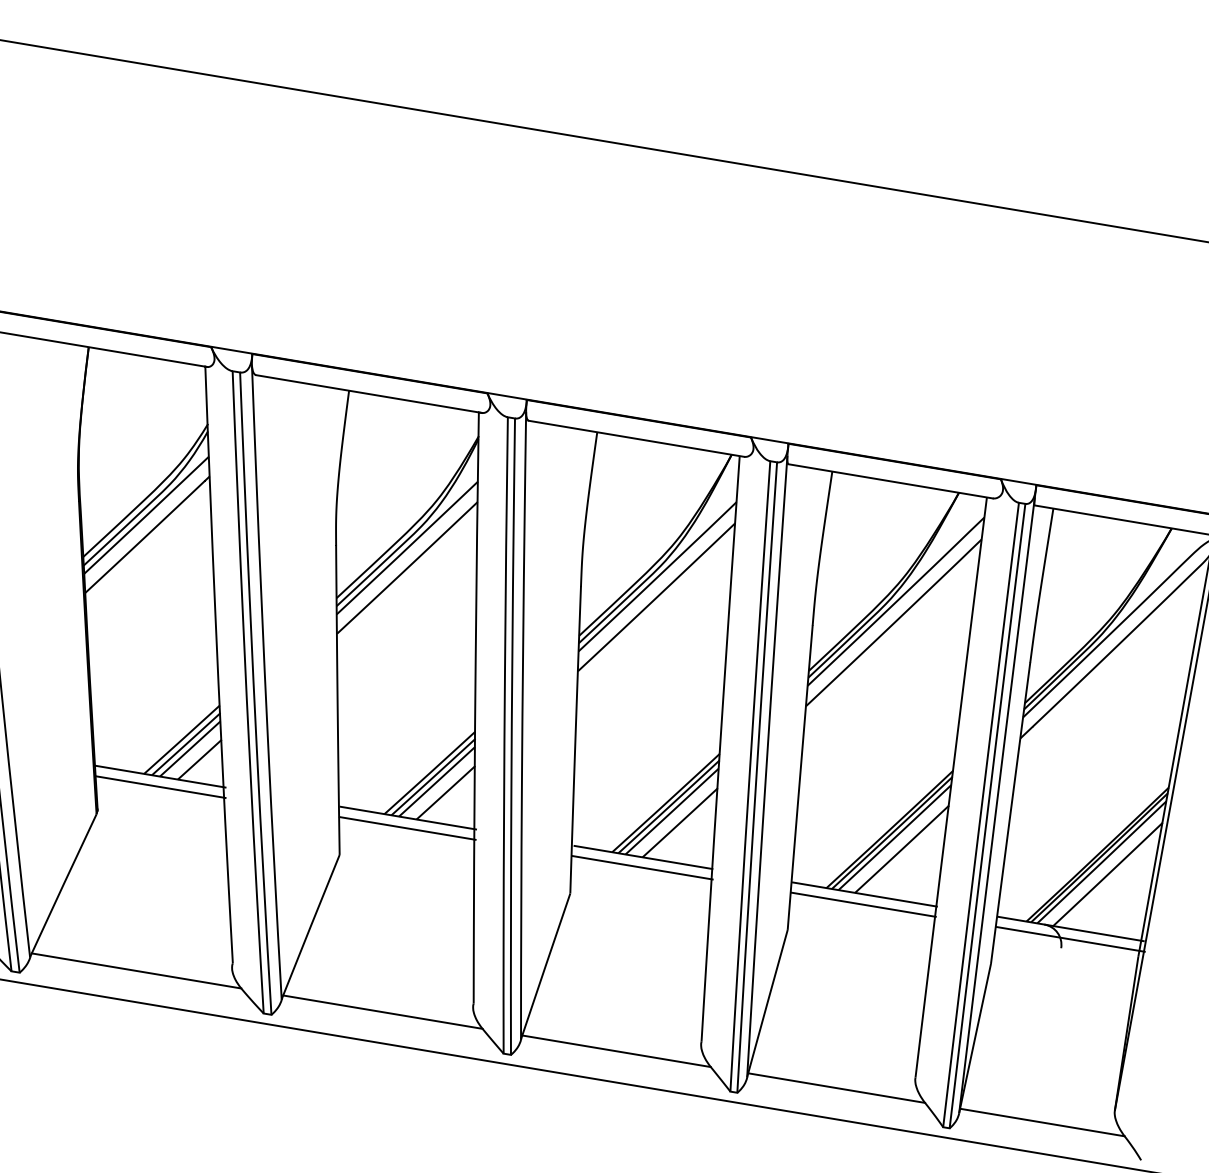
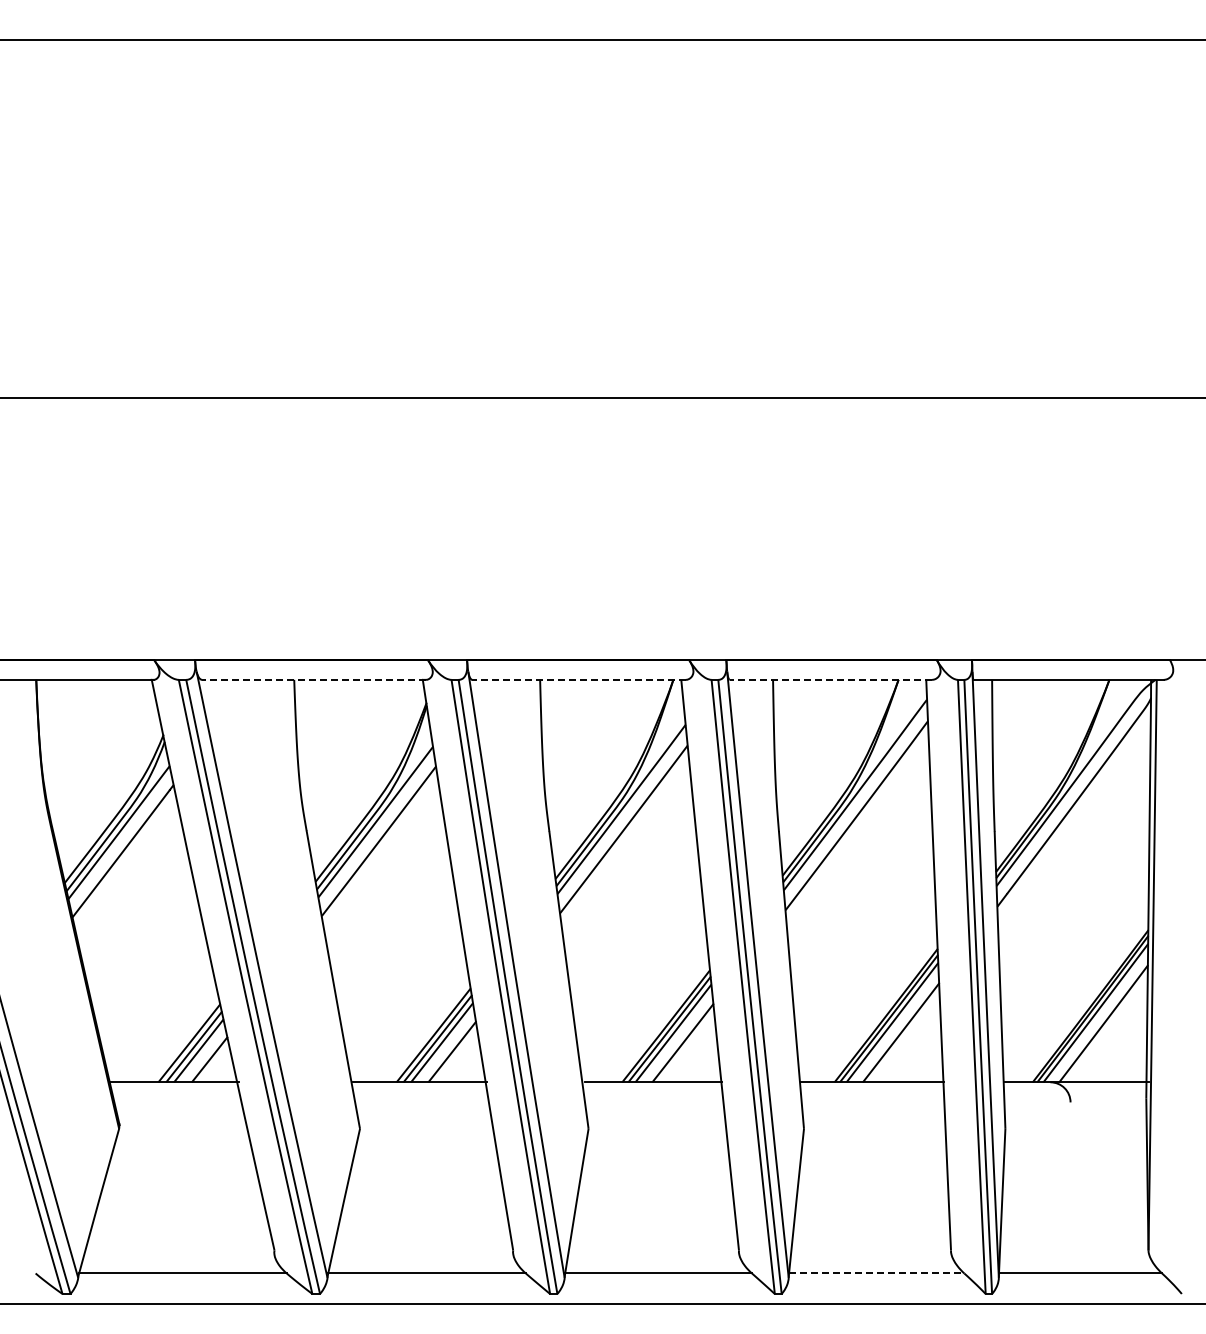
line: (369, 393) -> (314, 679), solid -> dashed
line: (637, 438) -> (579, 679), solid -> dashed
line: (890, 480) -> (830, 679), solid -> dashed
line: (160, 787) -> (176, 1092), removed
line: (407, 828) -> (421, 1092), removed
line: (641, 867) -> (653, 1092), removed
line: (862, 904) -> (872, 1092), removed
line: (1070, 939) -> (1078, 1092), removed
line: (836, 1088) -> (876, 1273), solid -> dashed

